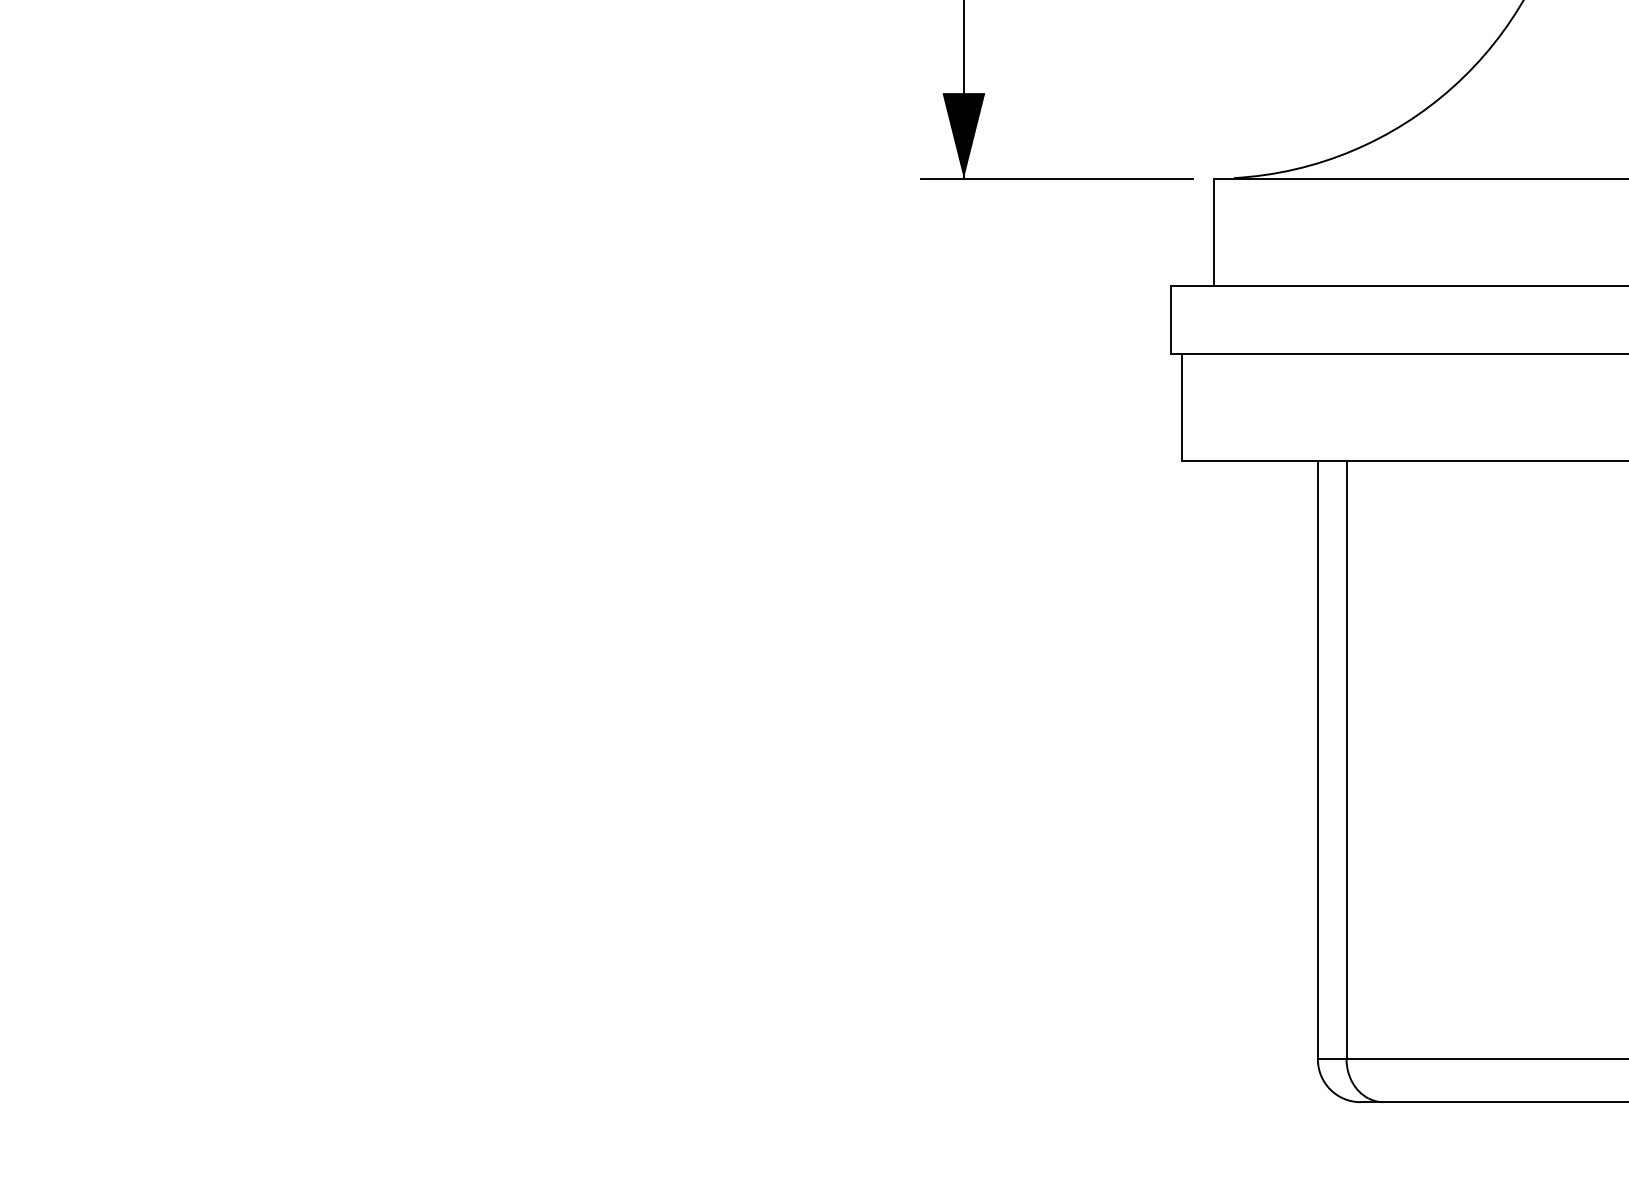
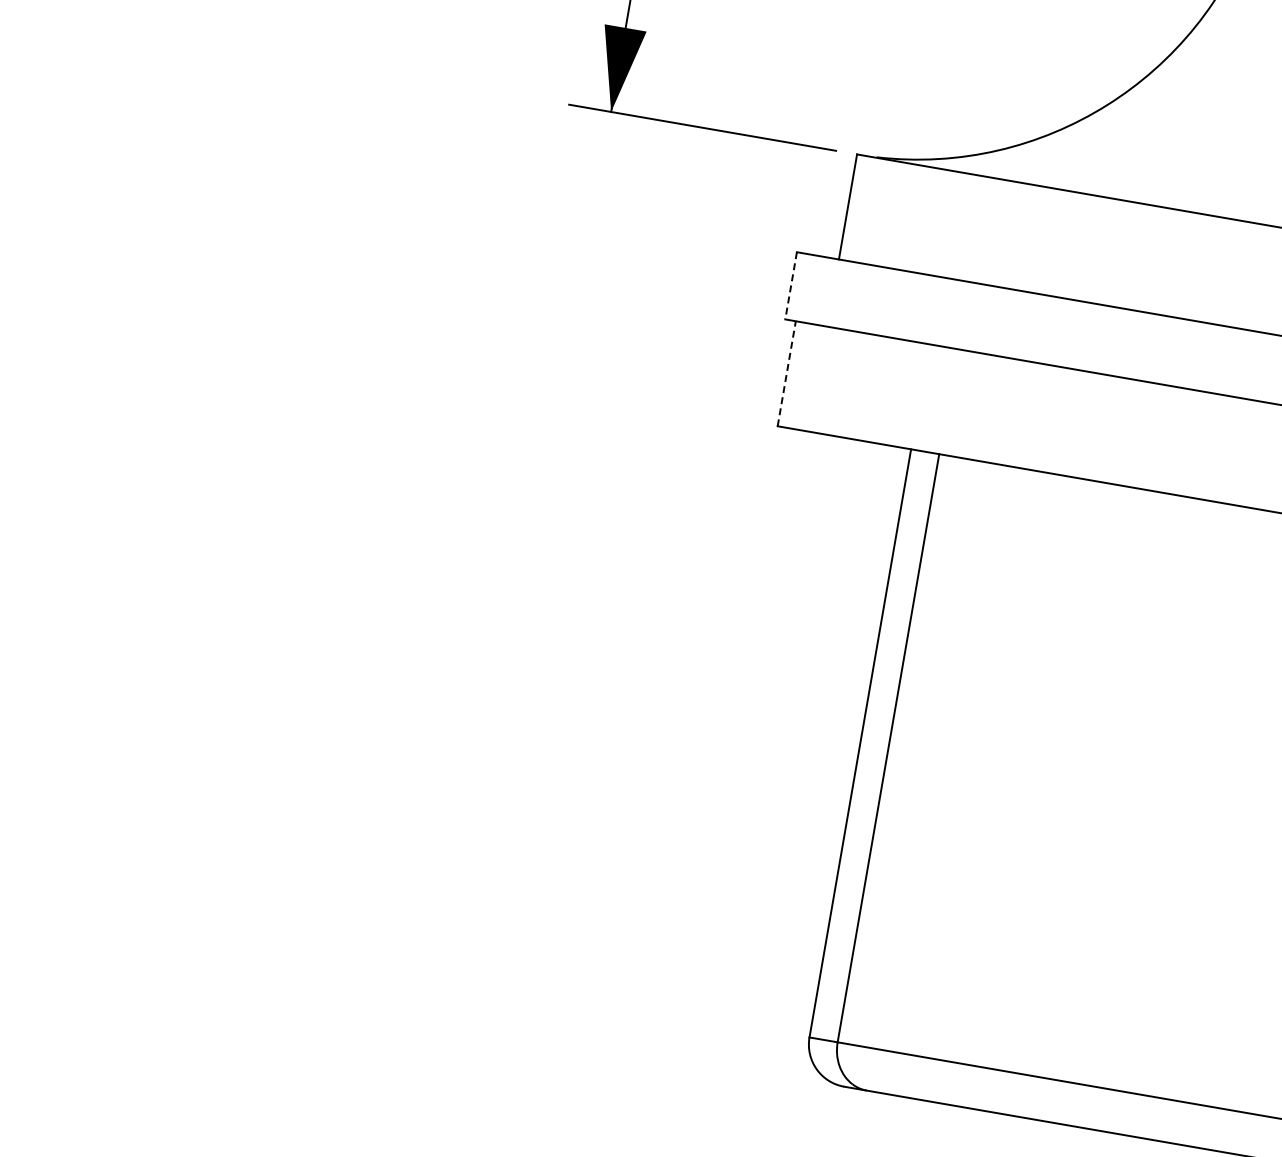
line: (1171, 320) -> (791, 286), solid -> dashed
line: (1182, 406) -> (787, 372), solid -> dashed

